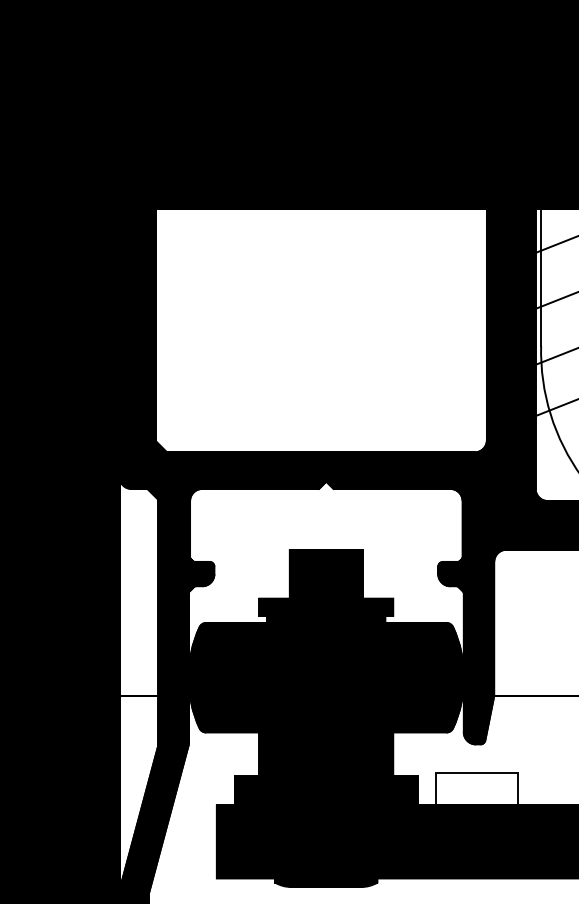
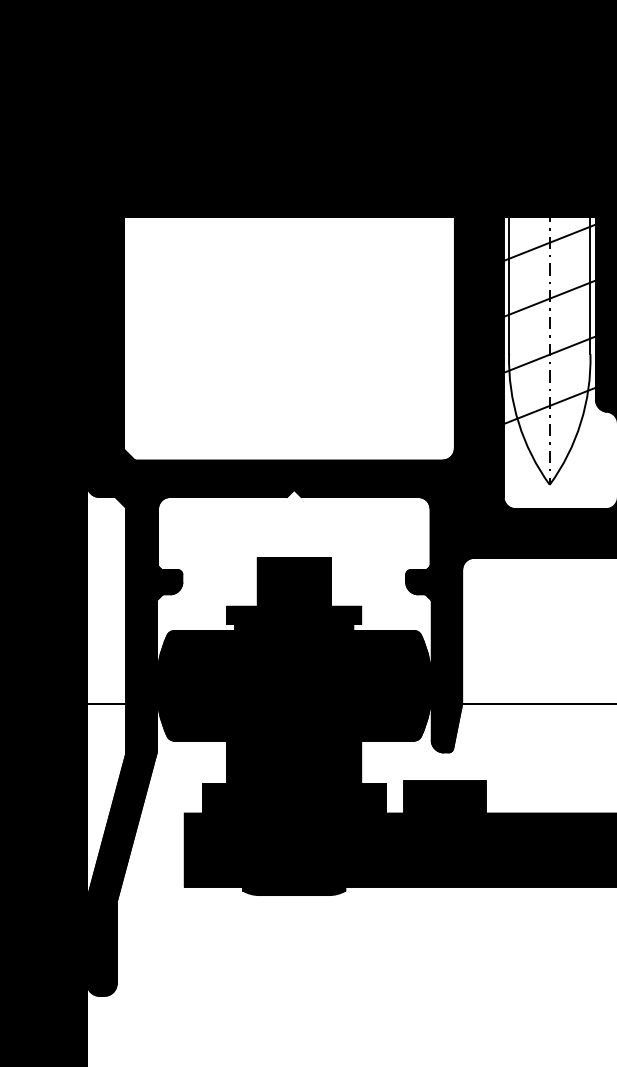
fill: (476, 788) -> (444, 796), added

